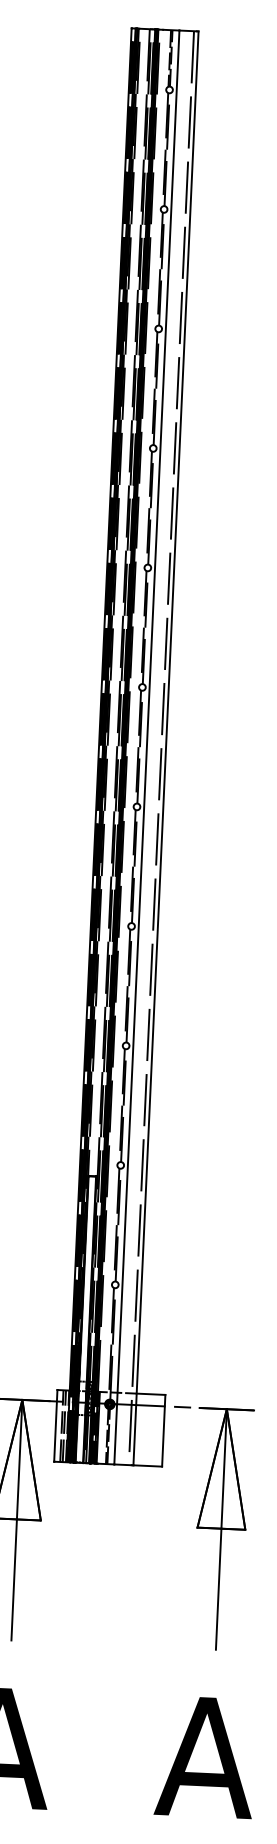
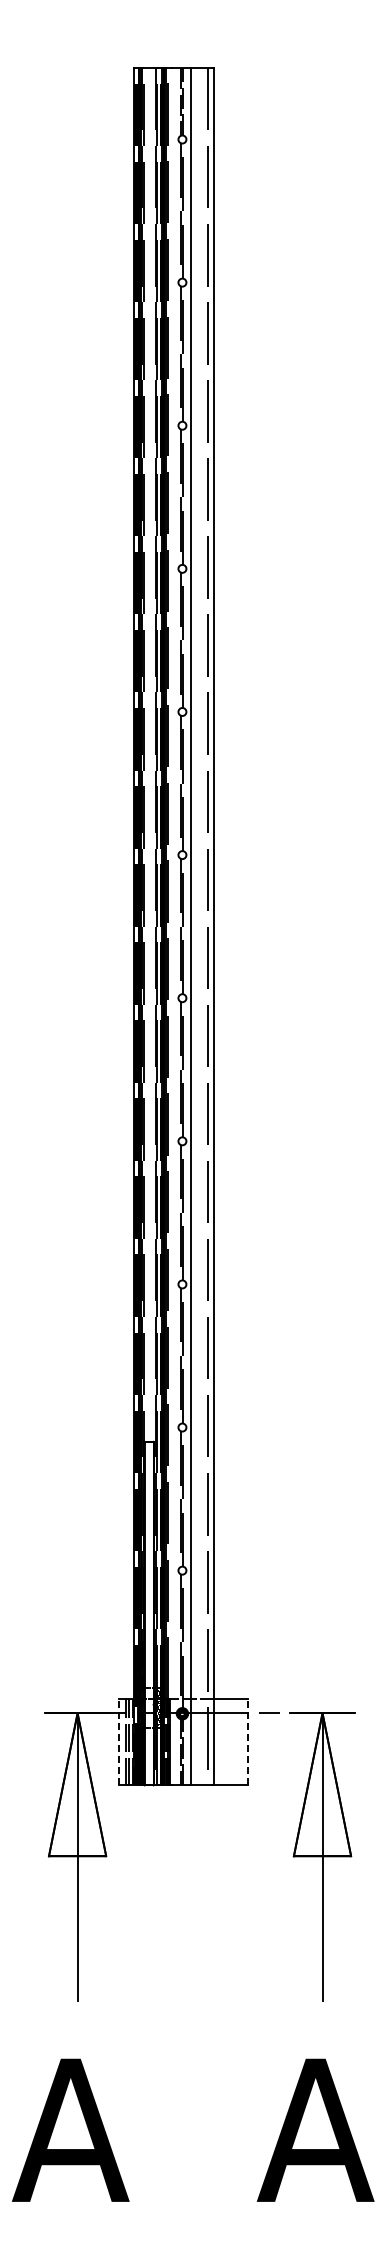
line: (56, 1425) -> (119, 1742), solid -> dashed
line: (163, 1430) -> (248, 1742), solid -> dashed

